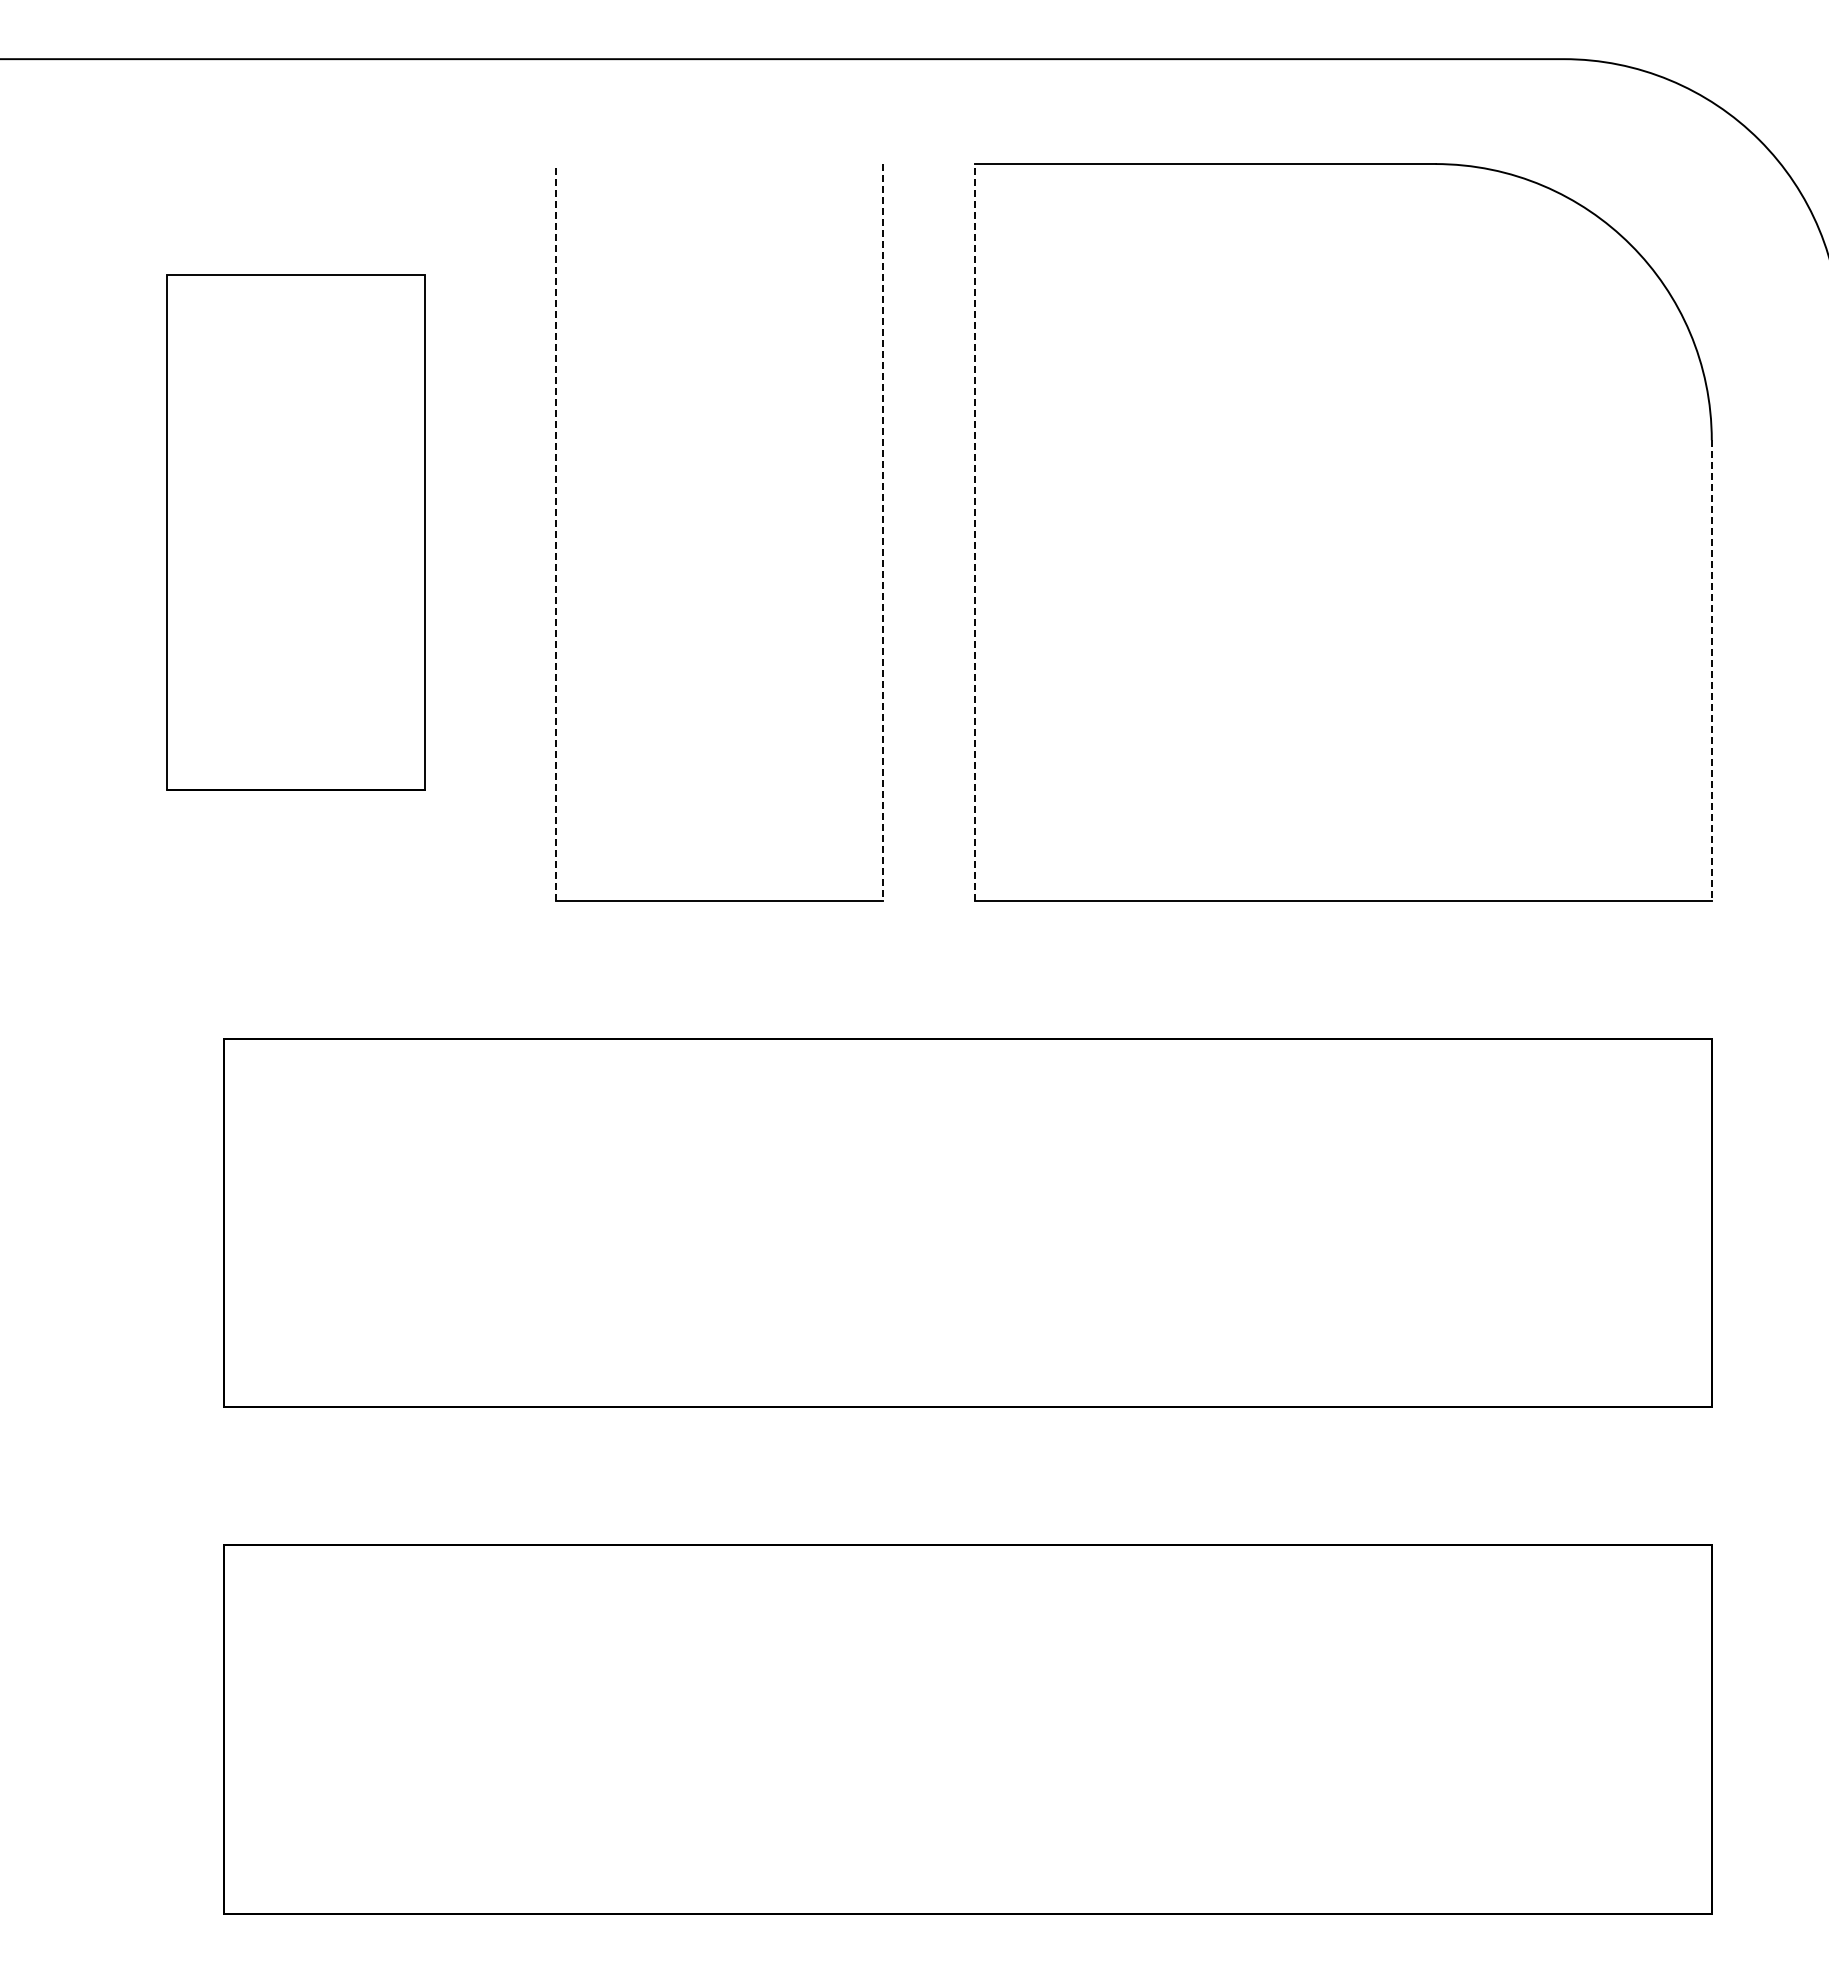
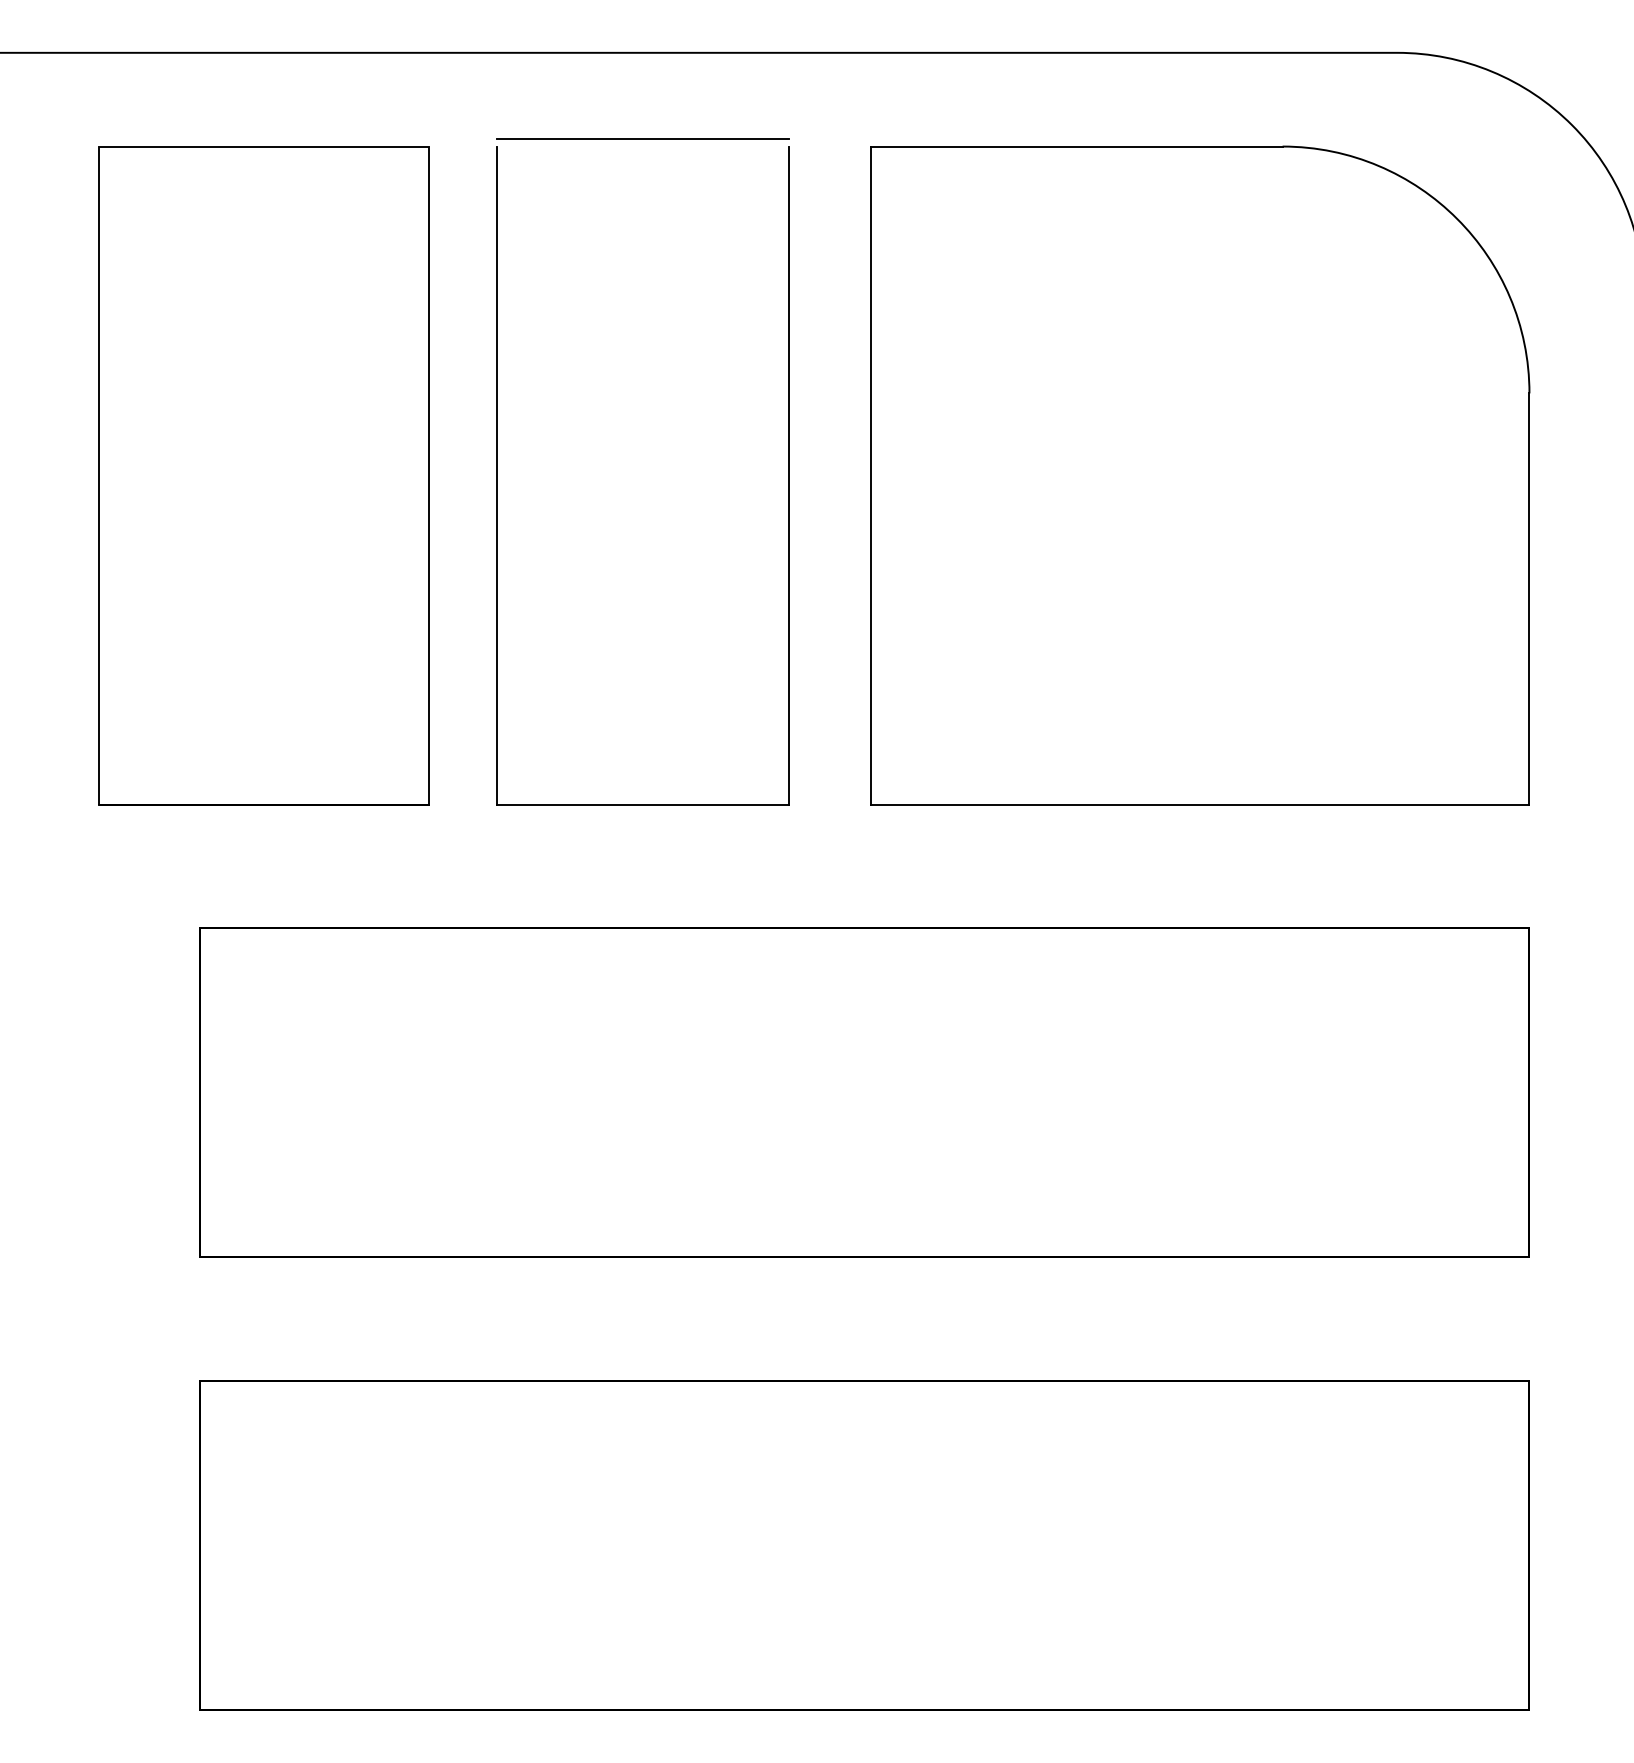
line: (719, 154) -> (642, 138), added
line: (556, 531) -> (497, 474), dashed -> solid
line: (975, 531) -> (871, 474), dashed -> solid
part: (295, 532) -> (263, 475), size x1.43
line: (883, 532) -> (789, 475), dashed -> solid
line: (1711, 671) -> (1529, 600), dashed -> solid

